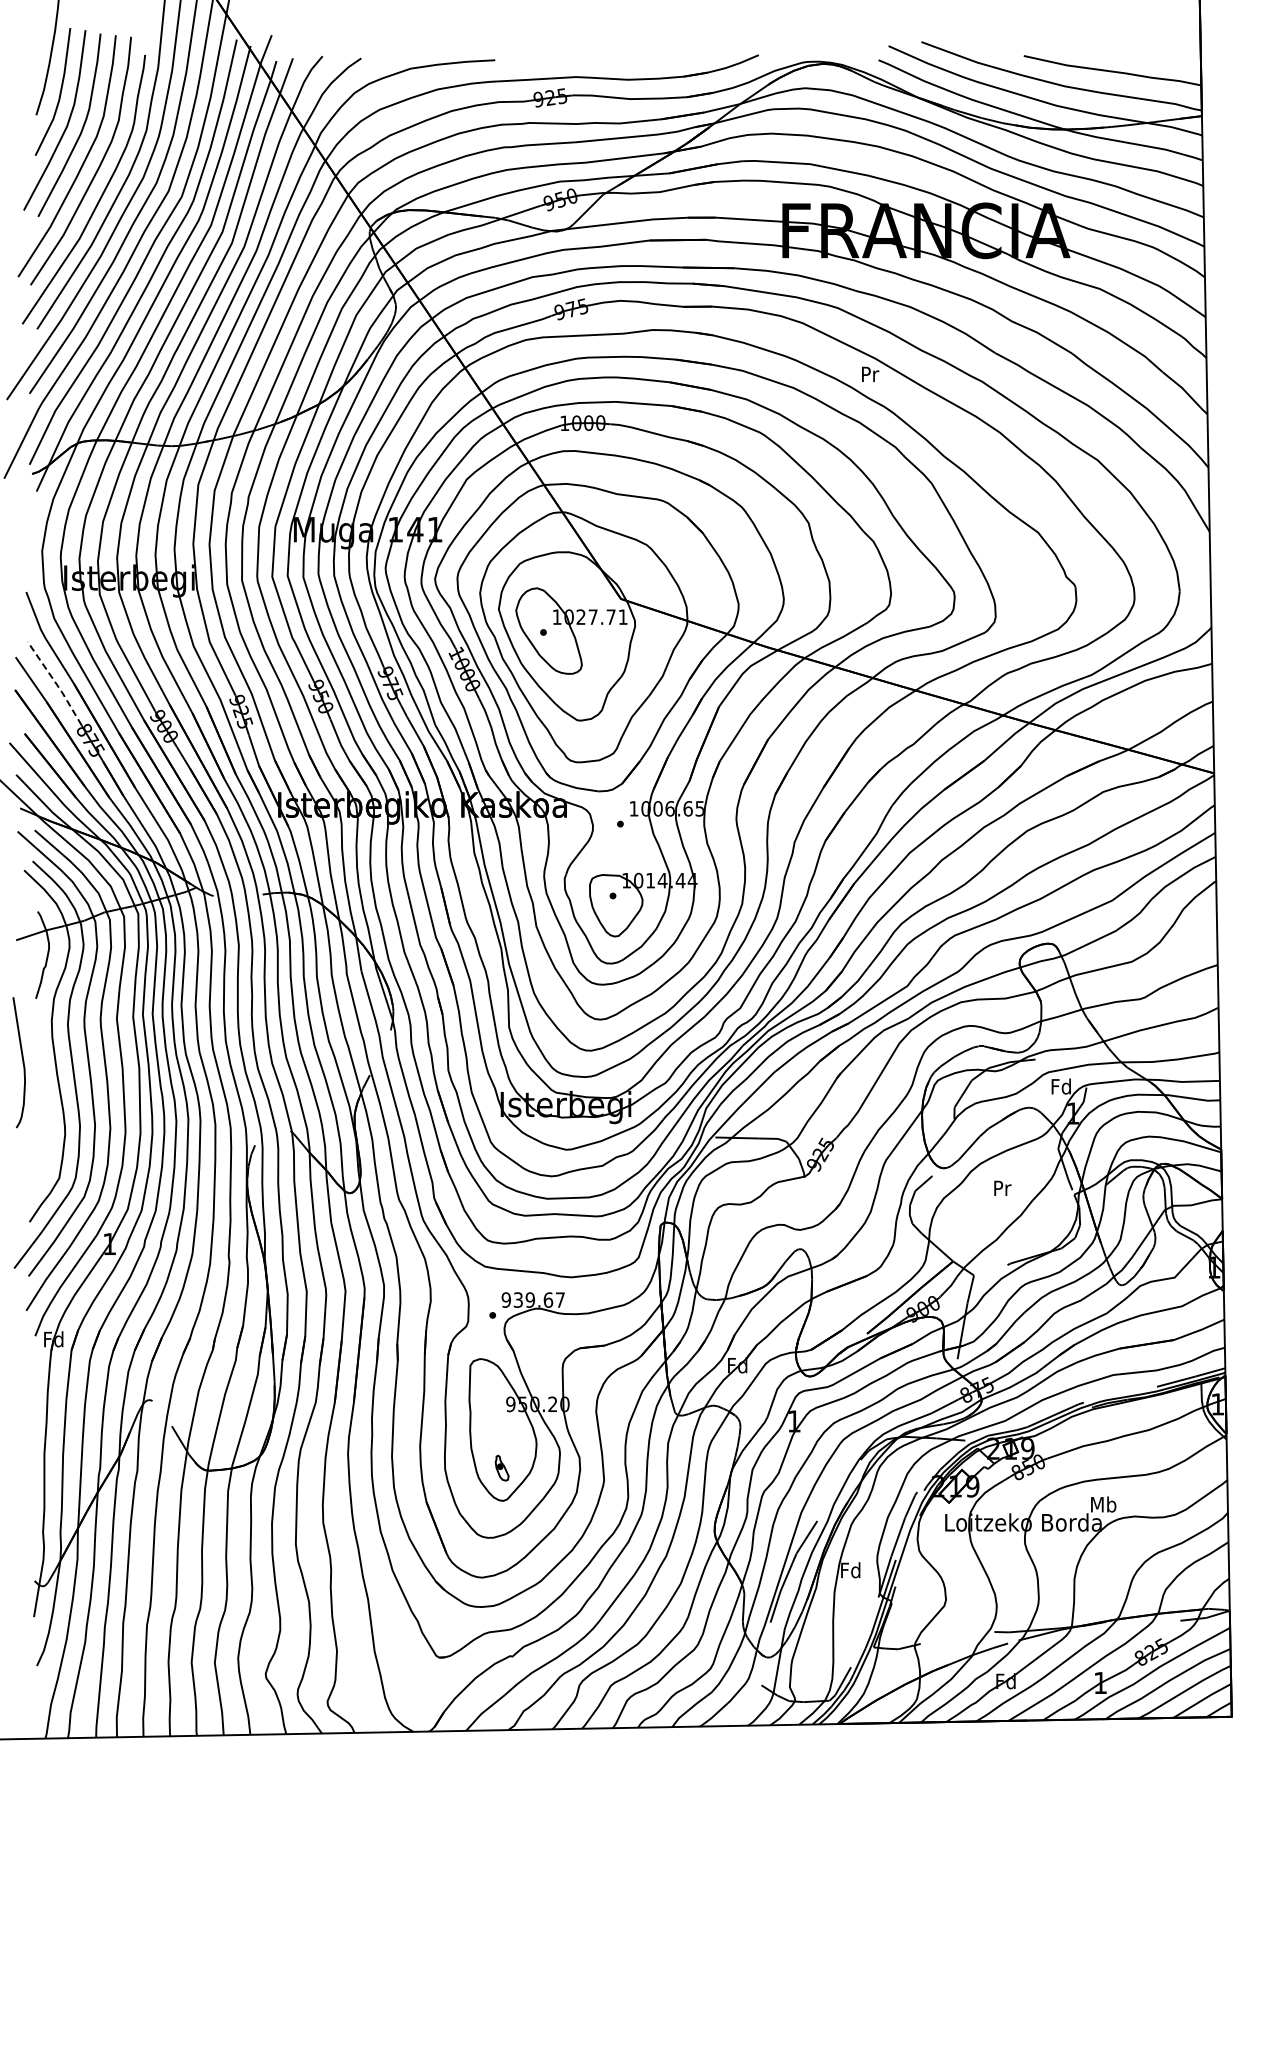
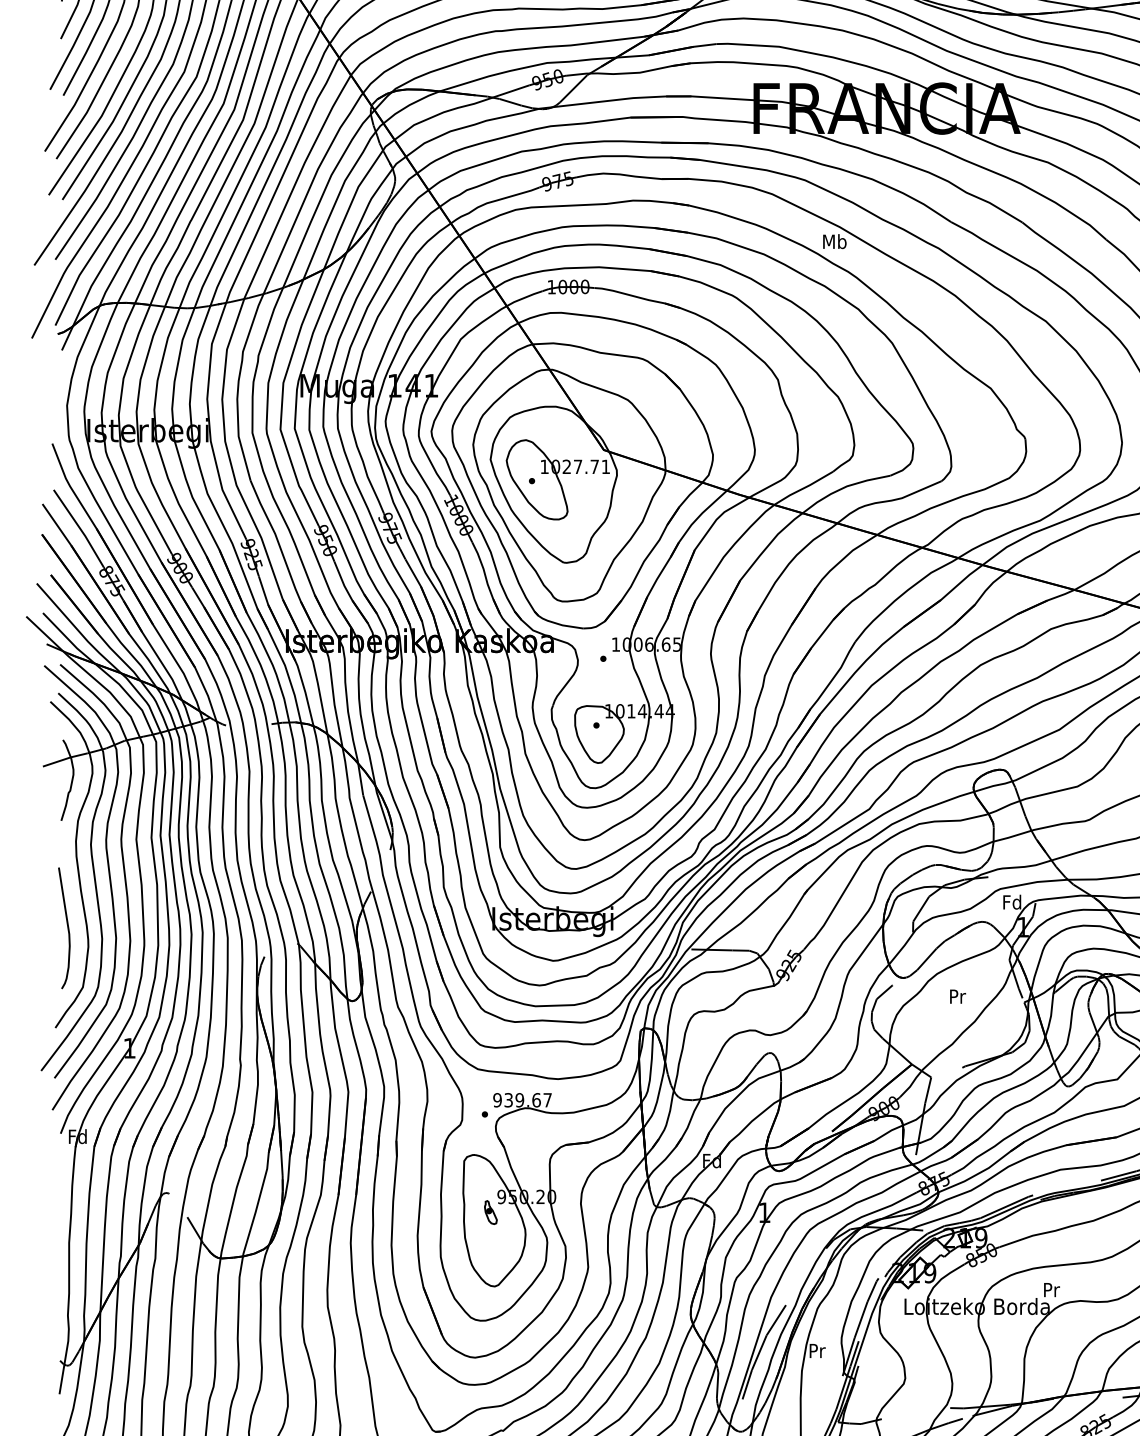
text: (869, 374) -> (834, 241), Pr -> Mb
line: (55, 682) -> (79, 527), dashed -> solid
curve: (22, 1062) -> (67, 928), moved
part: (501, 1467) -> (490, 1211), moved
text: (1103, 1504) -> (1051, 1289), Mb -> Pr
text: (850, 1570) -> (816, 1351), Fd -> Pr

